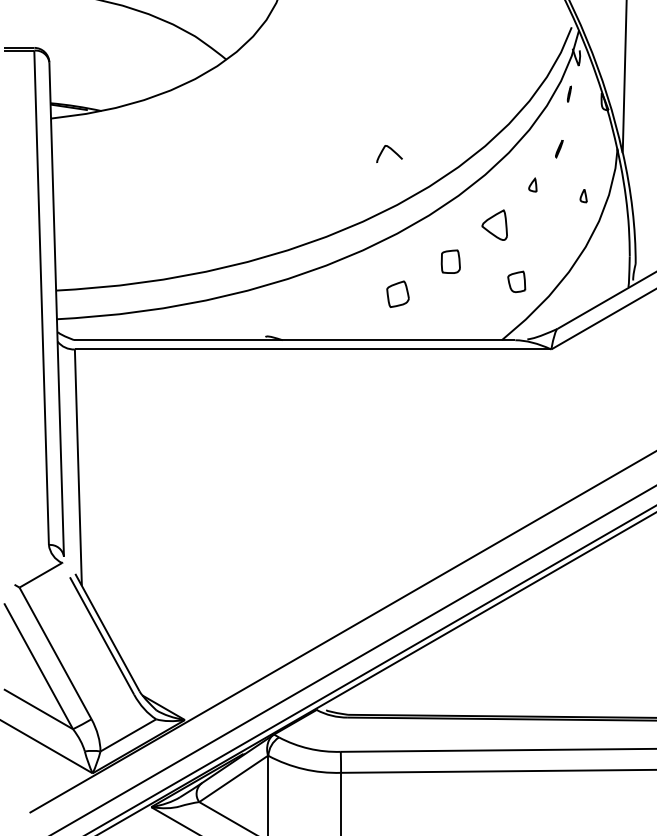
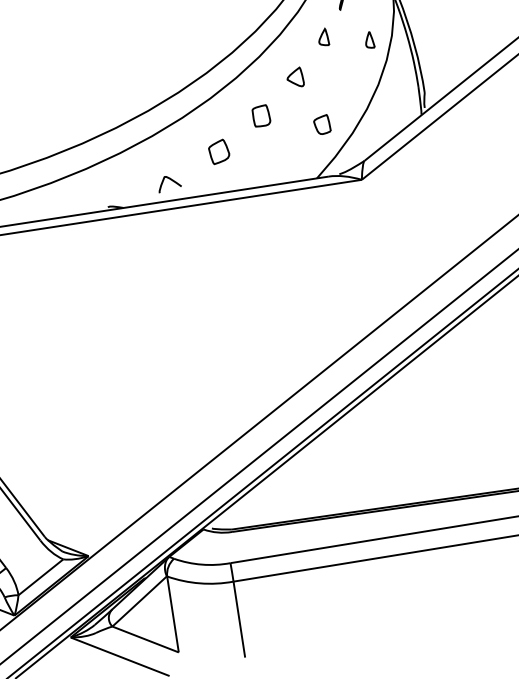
part: (389, 153) -> (169, 183), moved
part: (532, 184) -> (323, 36), size x1.43
part: (583, 195) -> (369, 39), size x1.43
part: (494, 224) -> (294, 77), size x0.71

